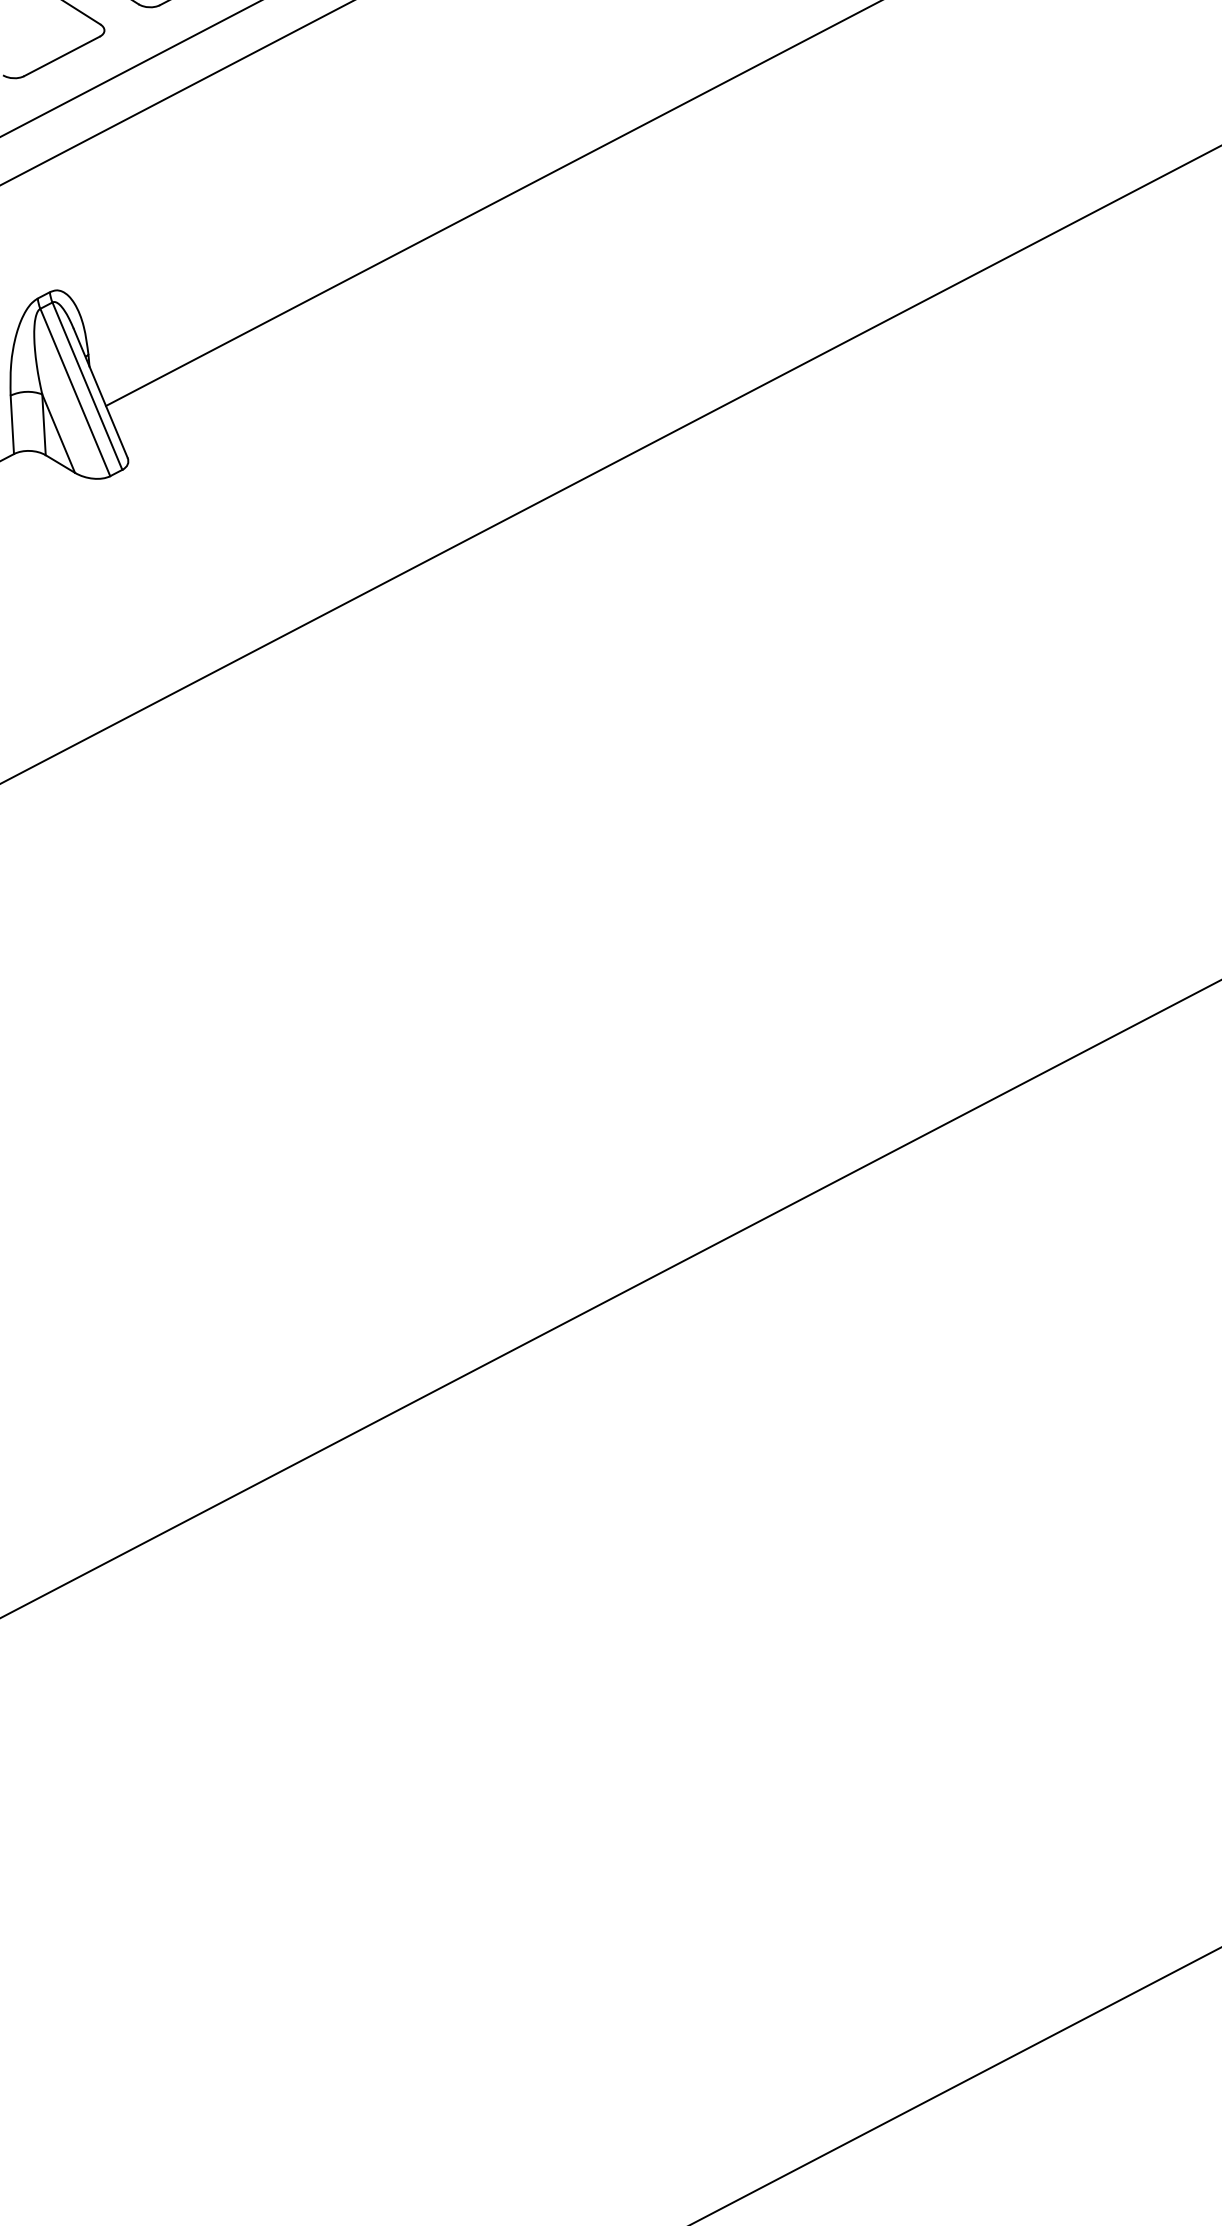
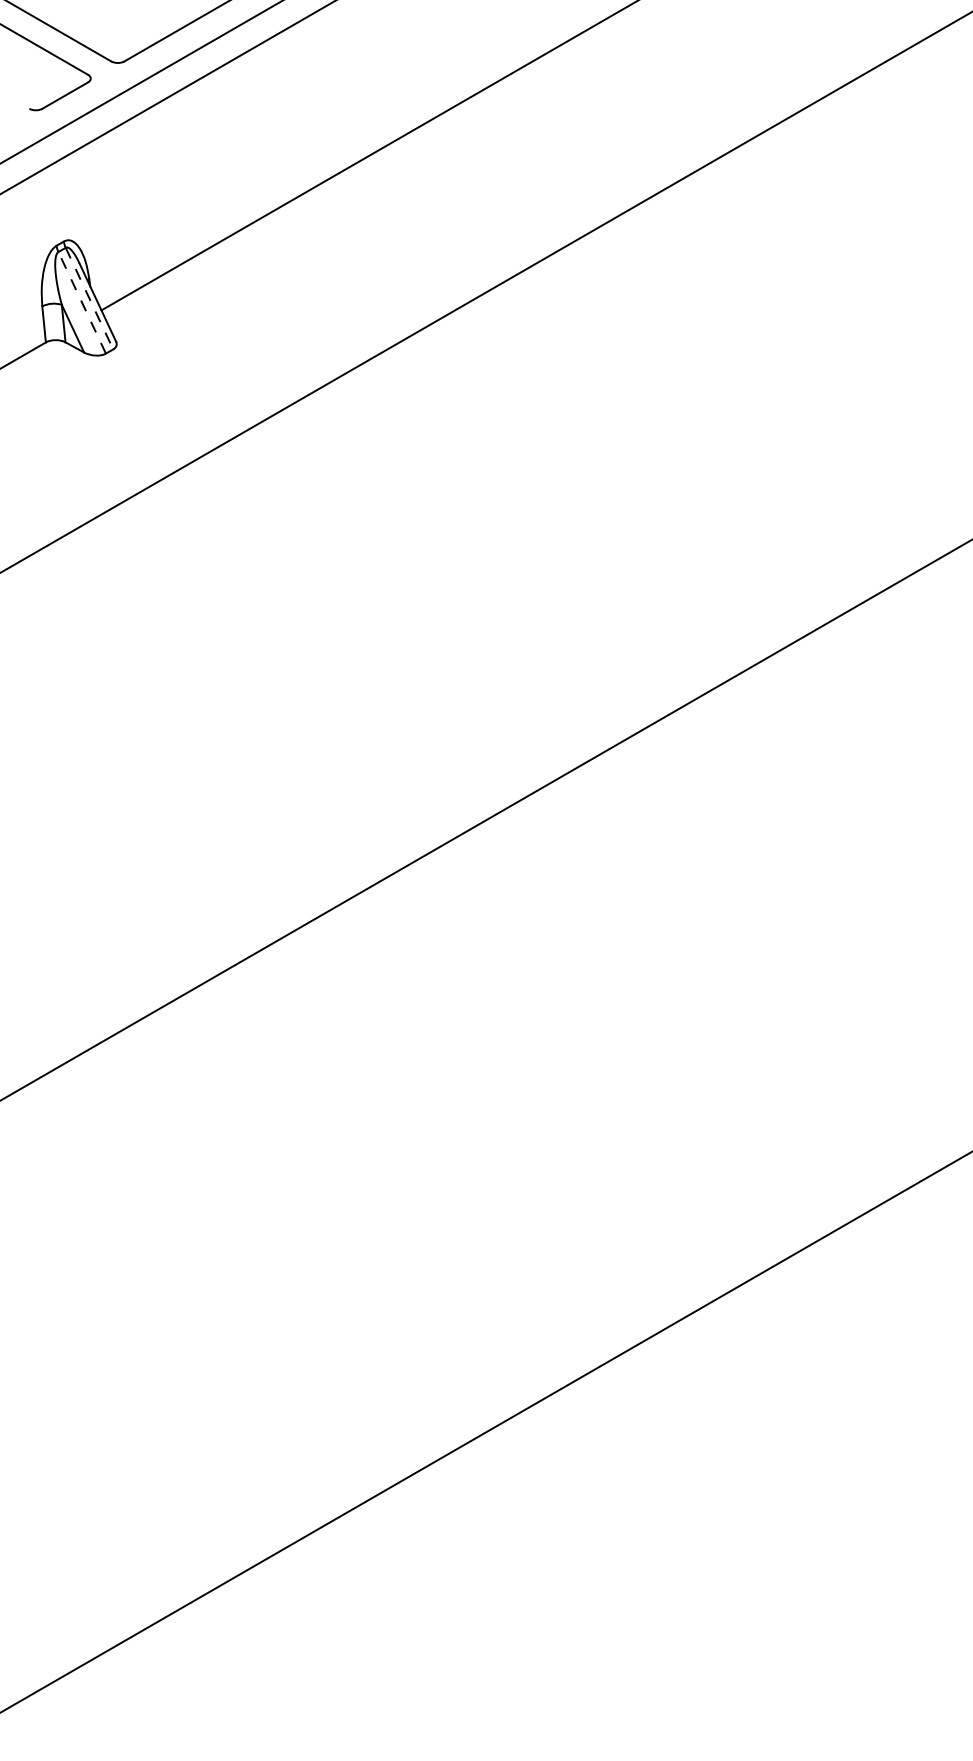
line: (87, 387) -> (89, 299), solid -> dashed
line: (74, 391) -> (81, 302), solid -> dashed

